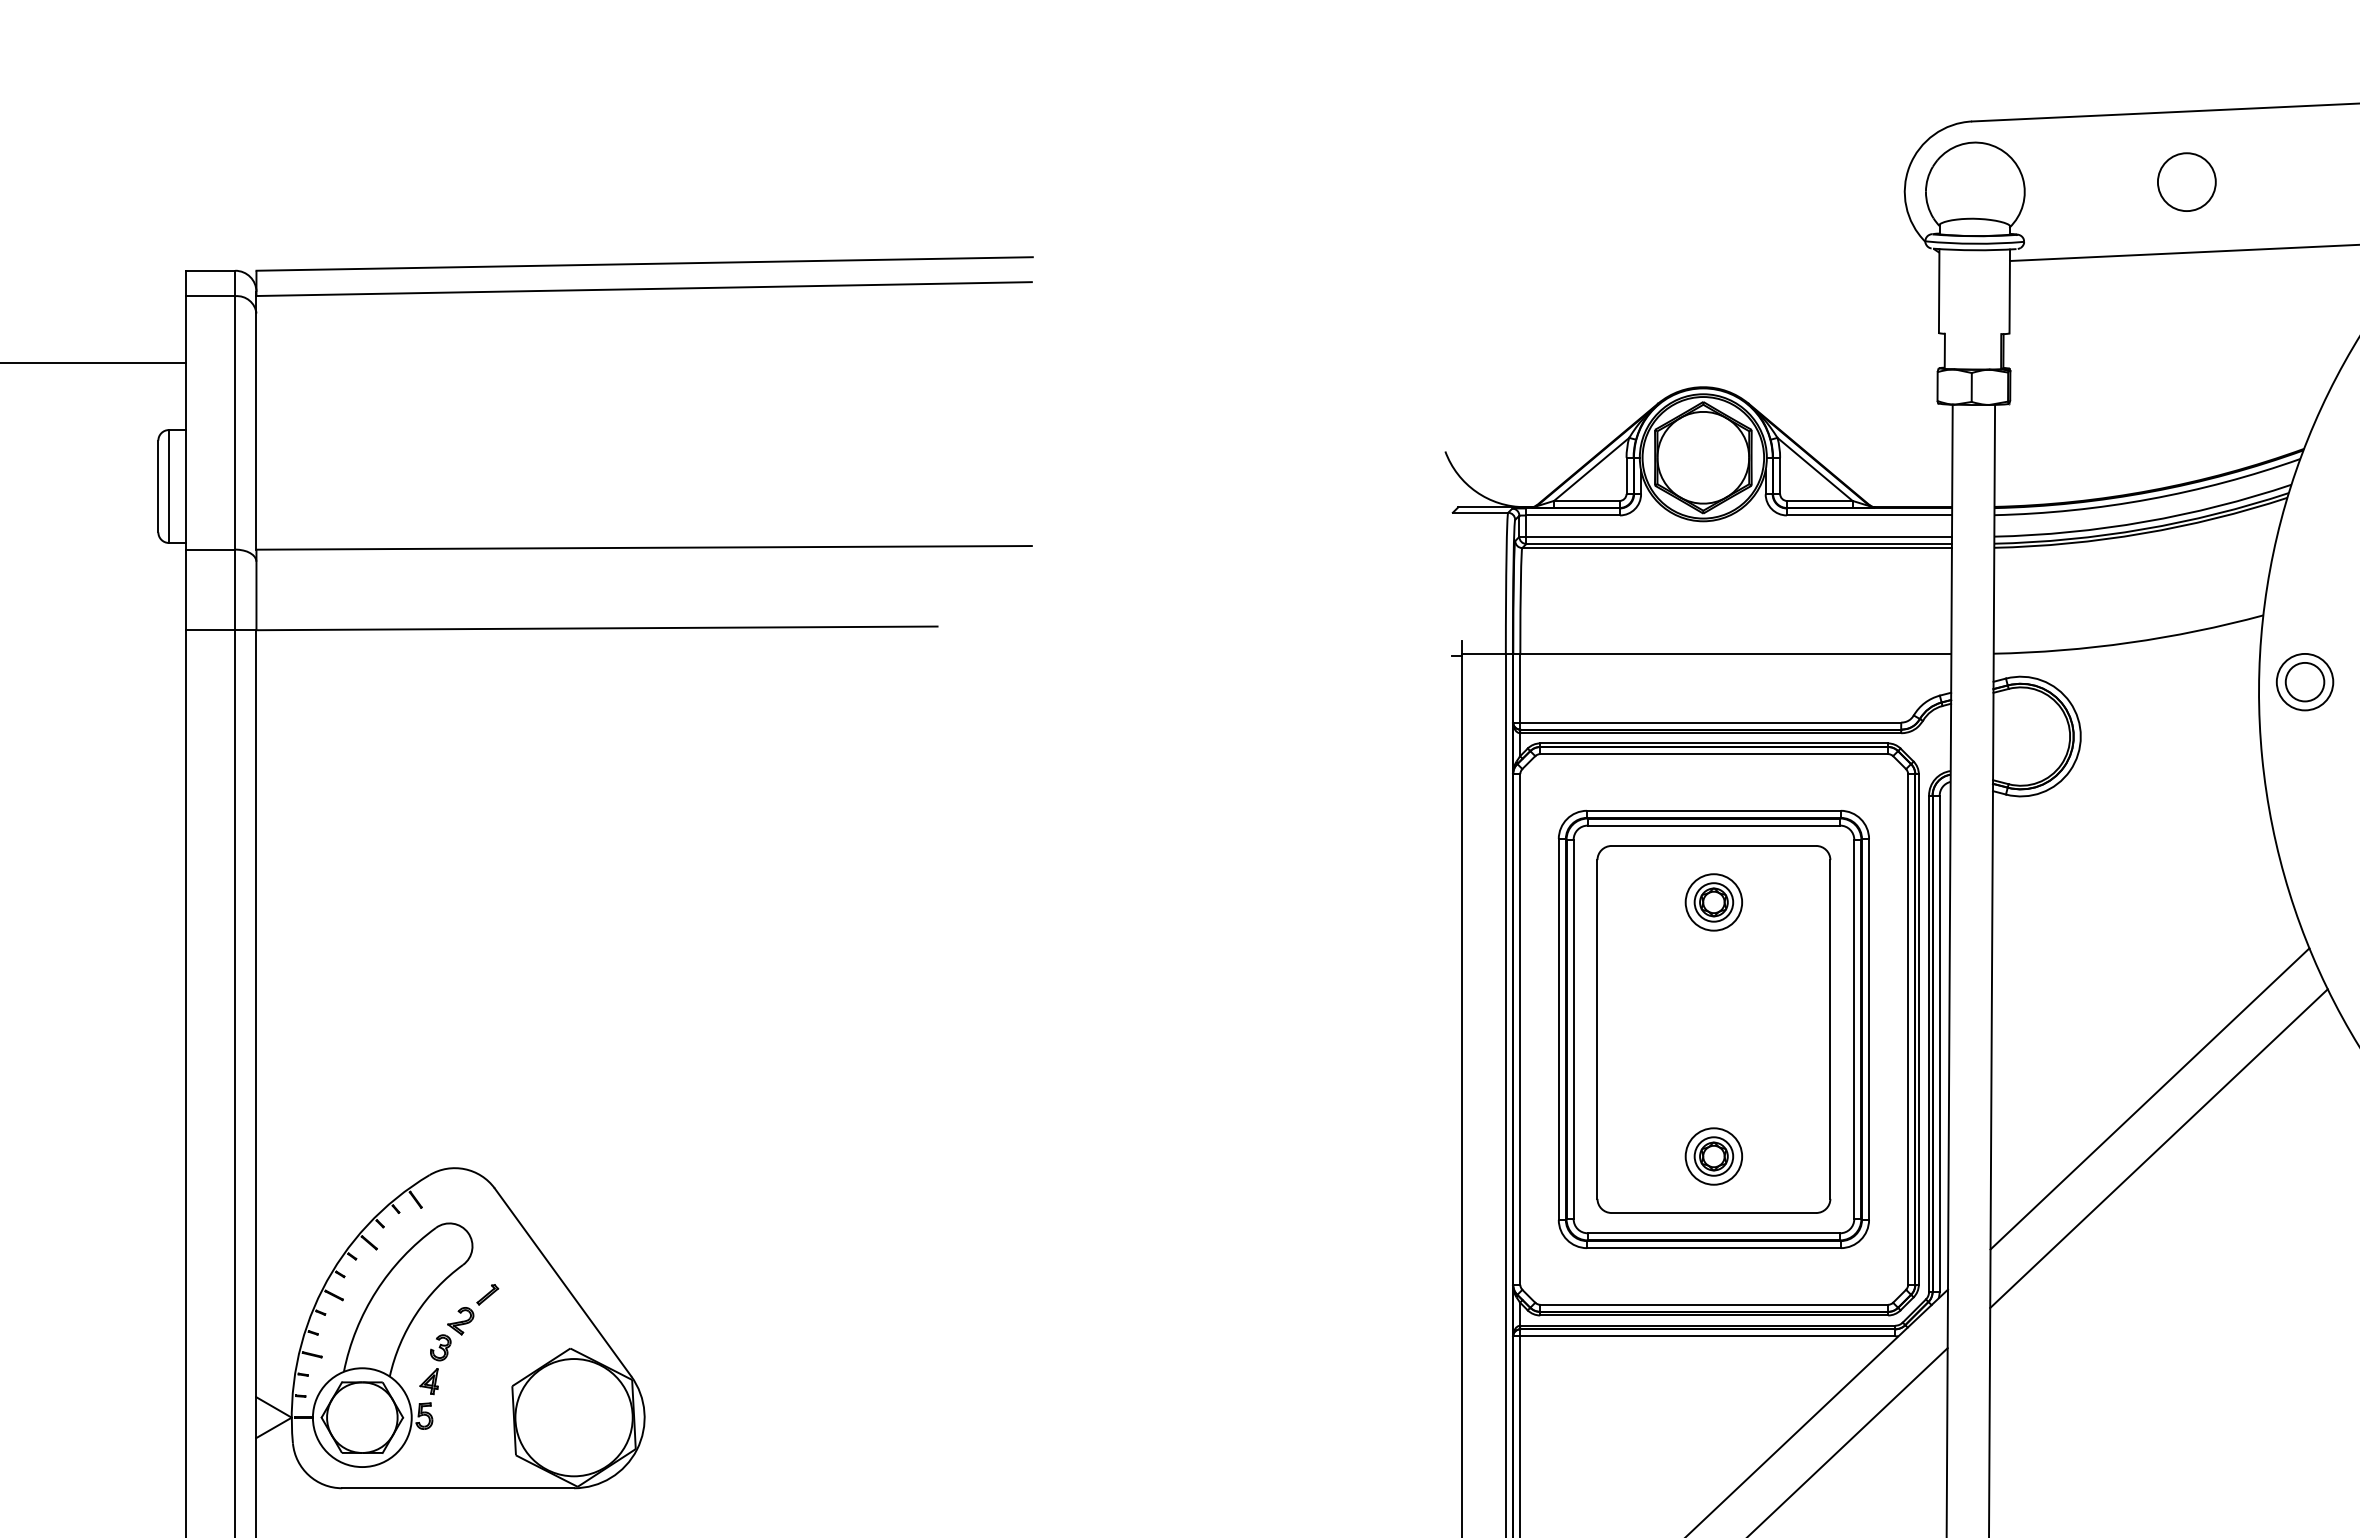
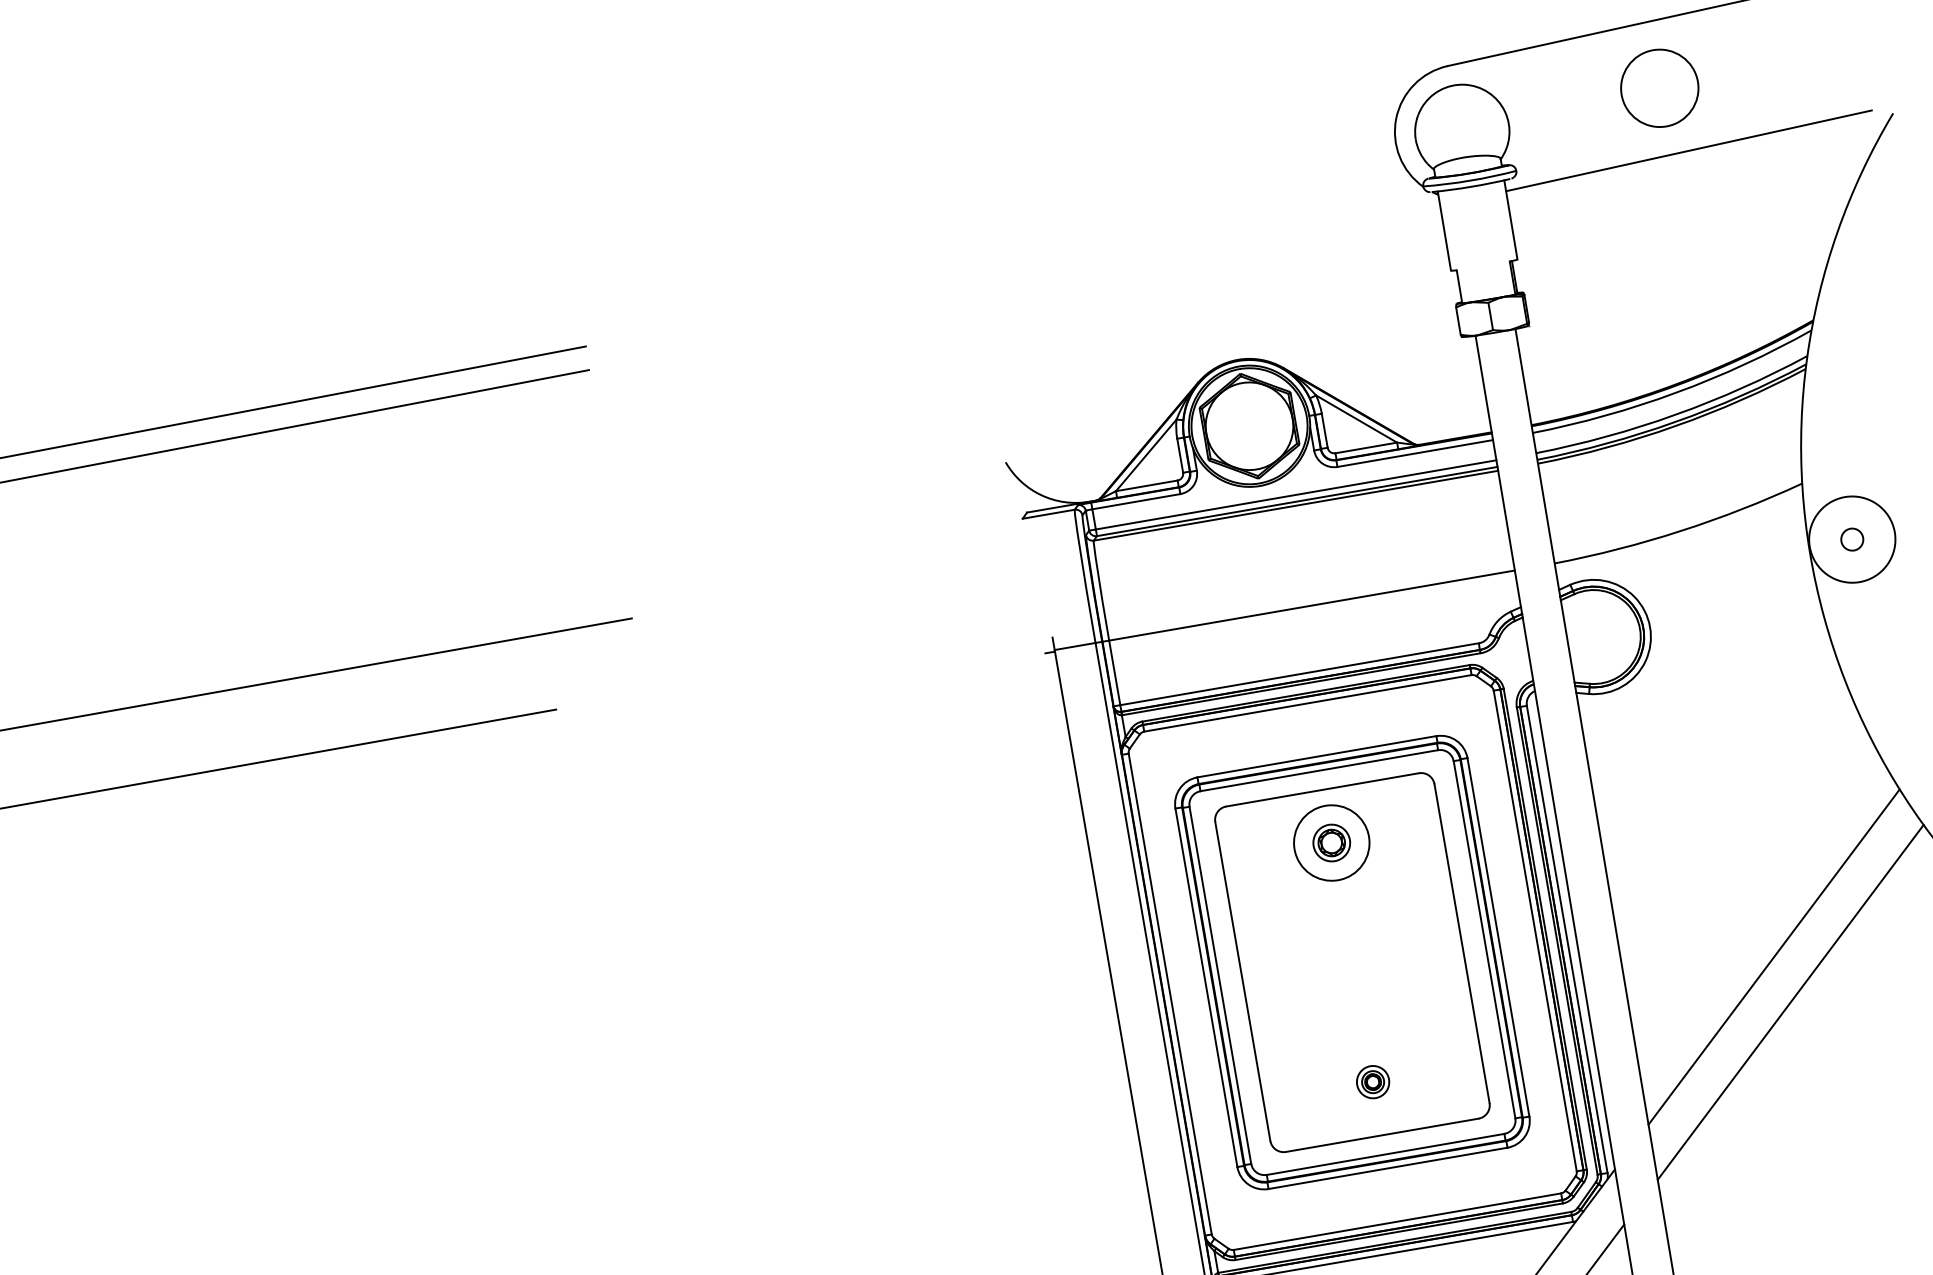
circle: (2186, 181) -> (1659, 87), size x1.4
circle: (2304, 681) -> (1851, 539), size x0.6
circle: (2304, 681) -> (1851, 539), size x1.6
circle: (1713, 902) -> (1331, 843), size x1.4
part: (1713, 1156) -> (1372, 1082), size x0.6

